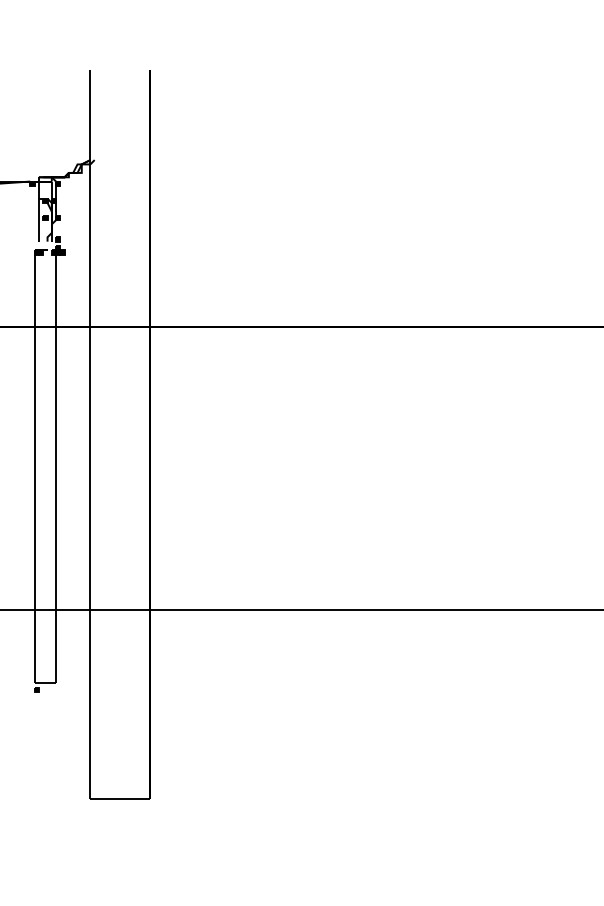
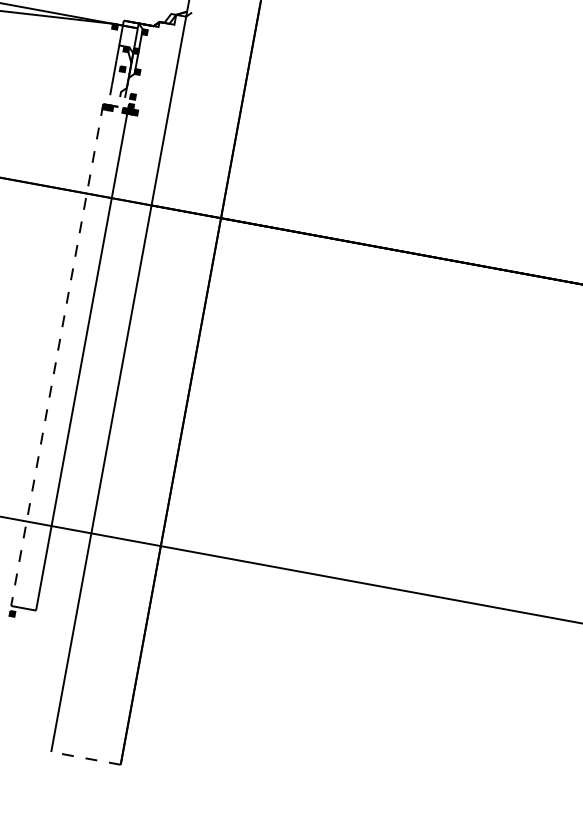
line: (34, 466) -> (57, 354), solid -> dashed
line: (120, 799) -> (86, 758), solid -> dashed

